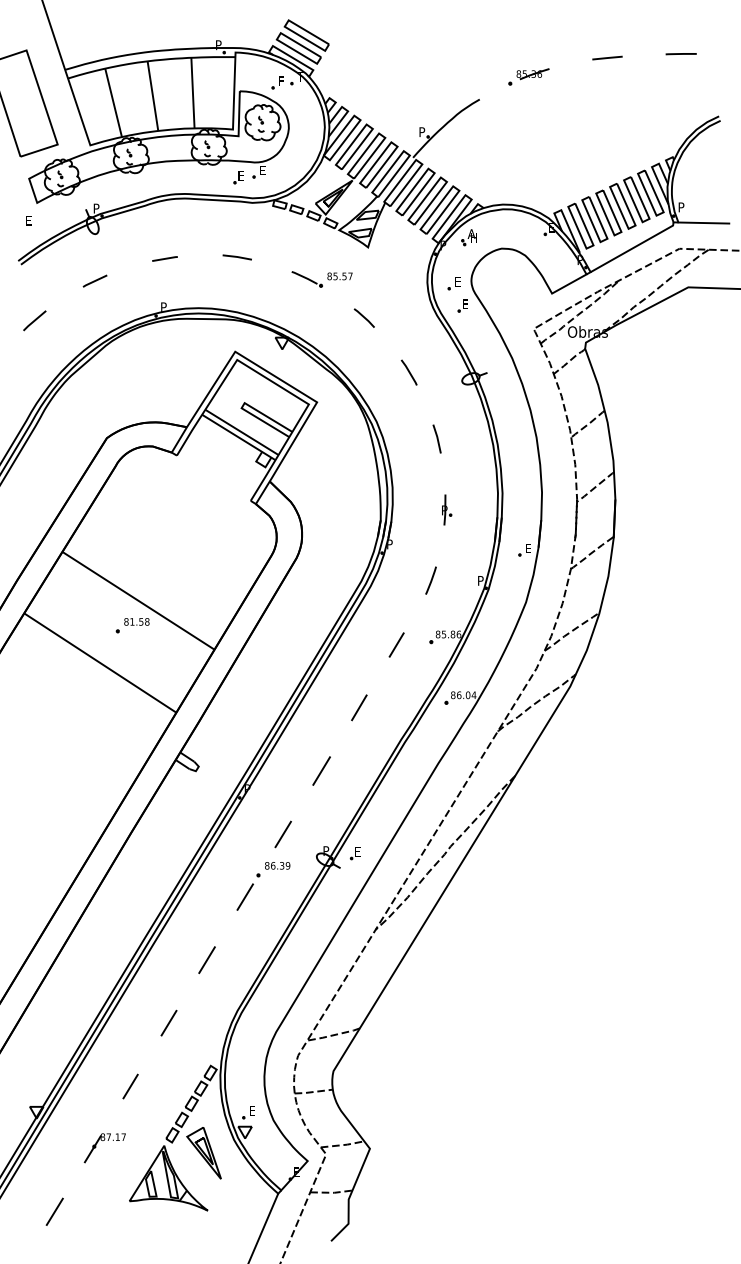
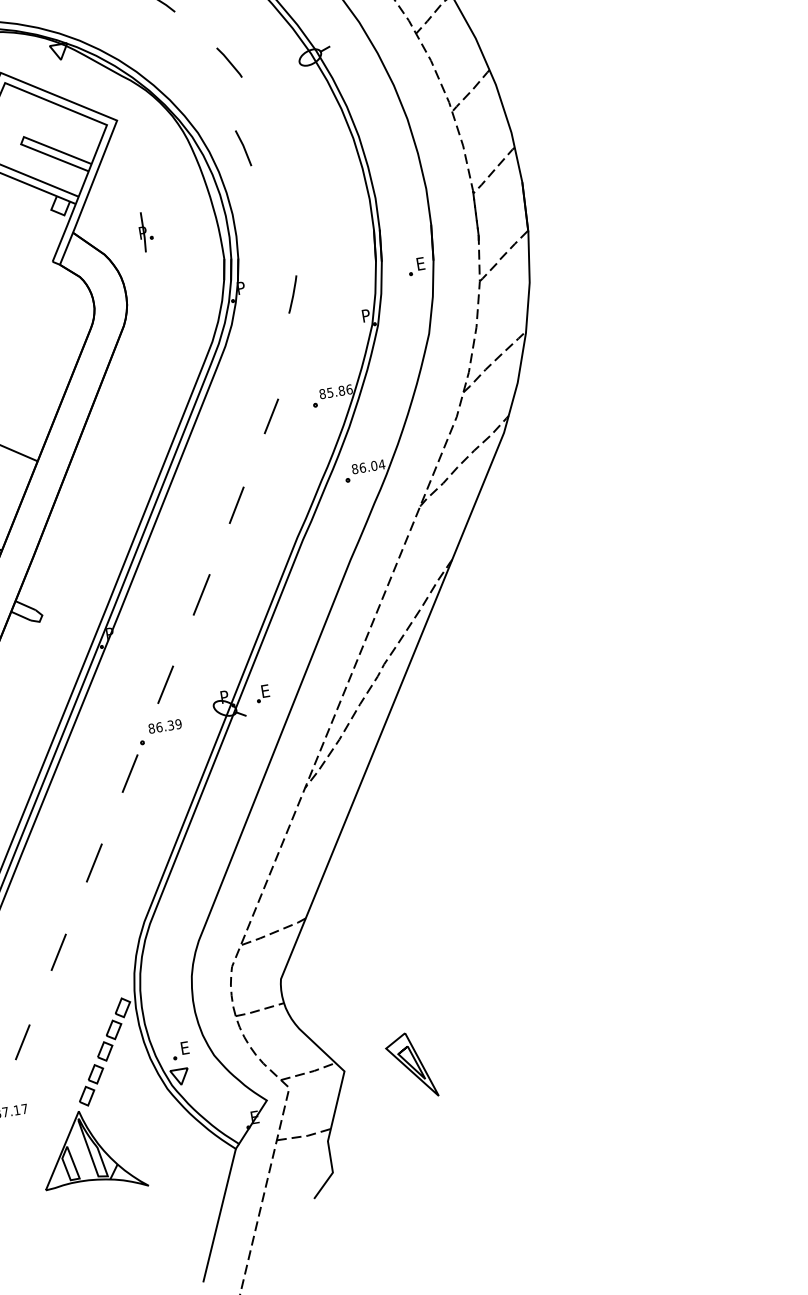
line: (436, 438) -> (242, 147), moved
part: (447, 509) -> (146, 231), moved
line: (430, 580) -> (292, 294), moved
part: (203, 1153) -> (410, 1066), moved

